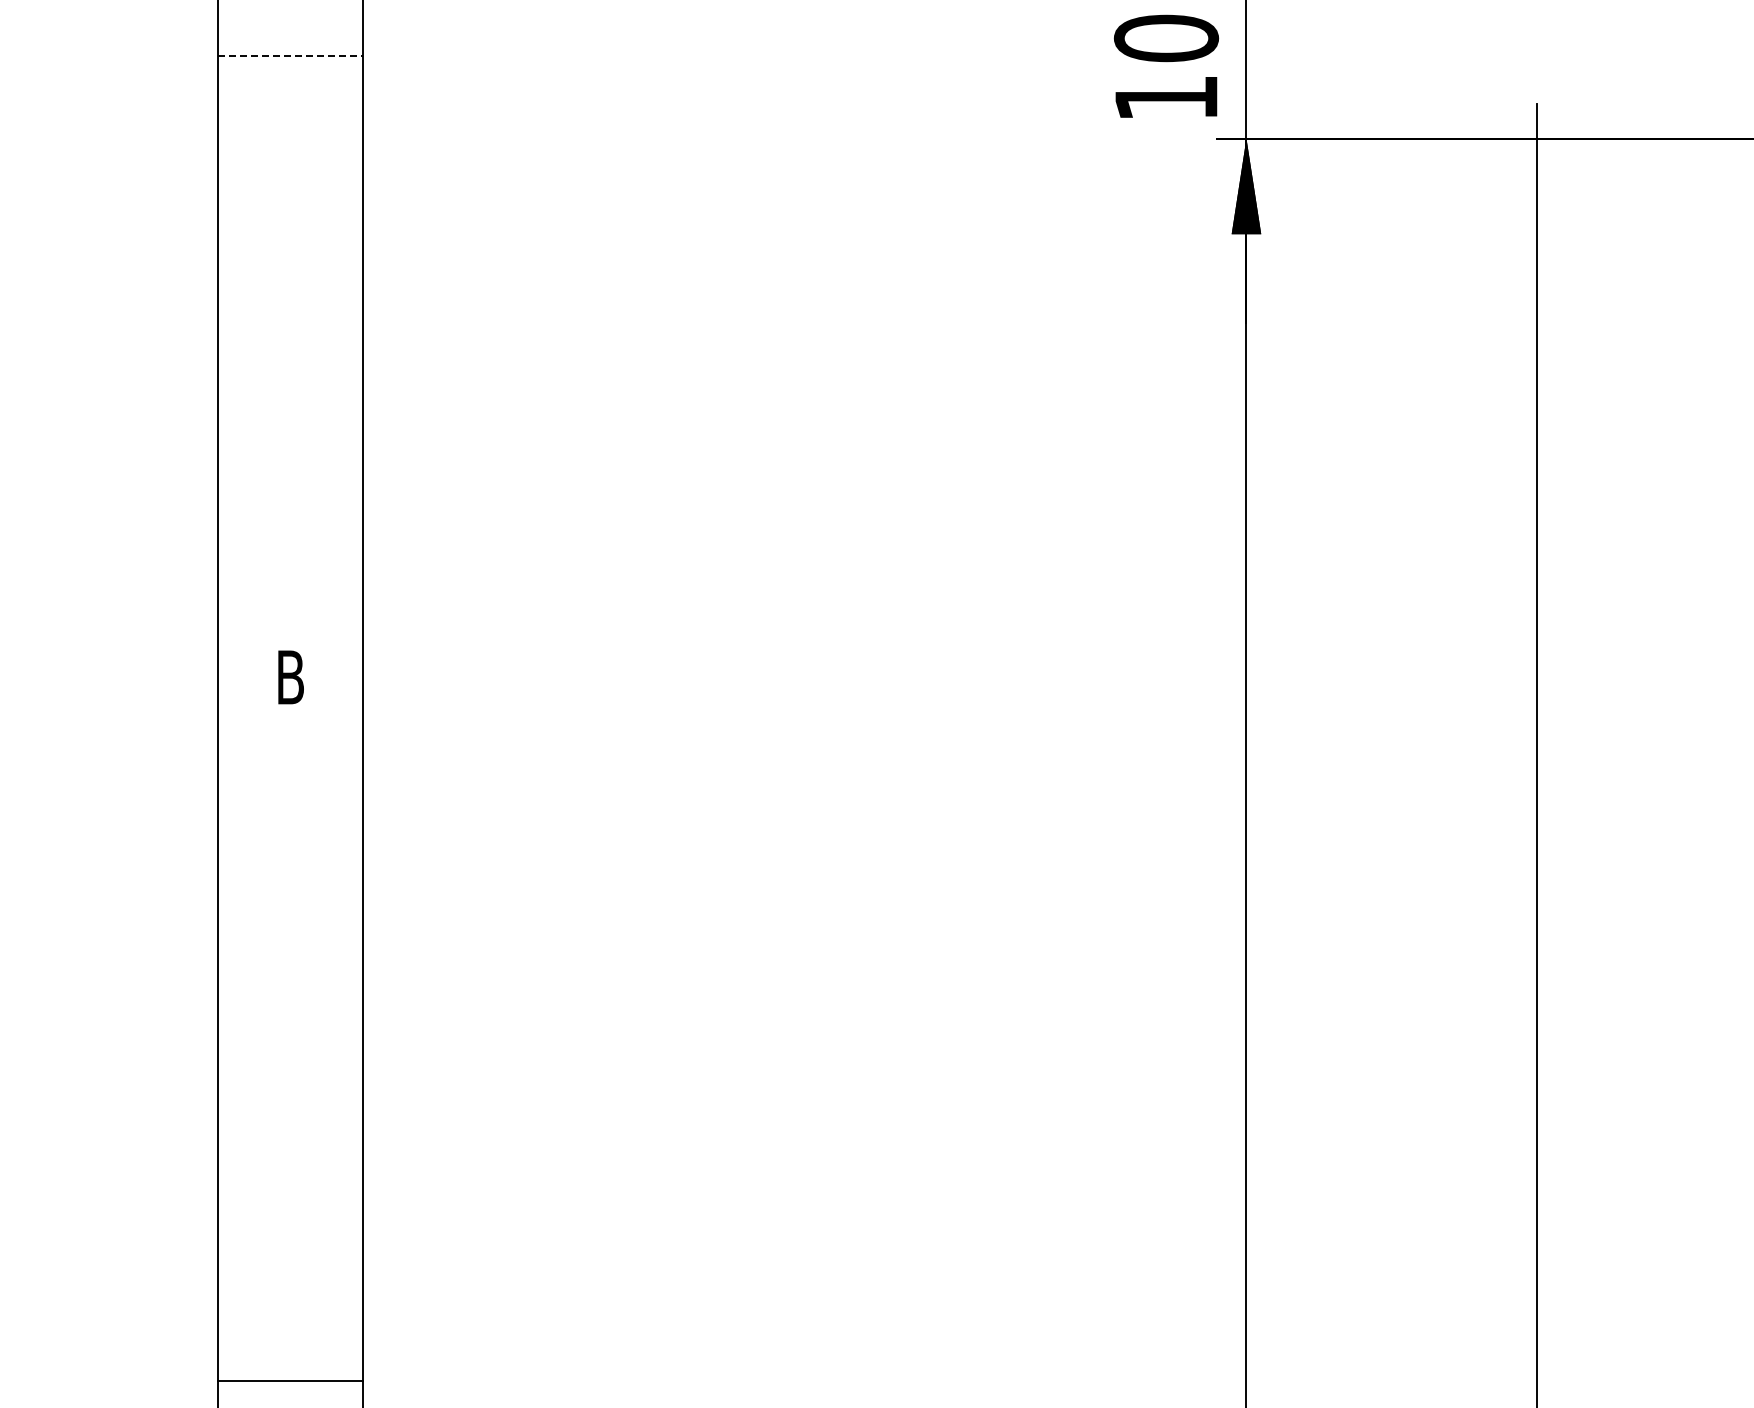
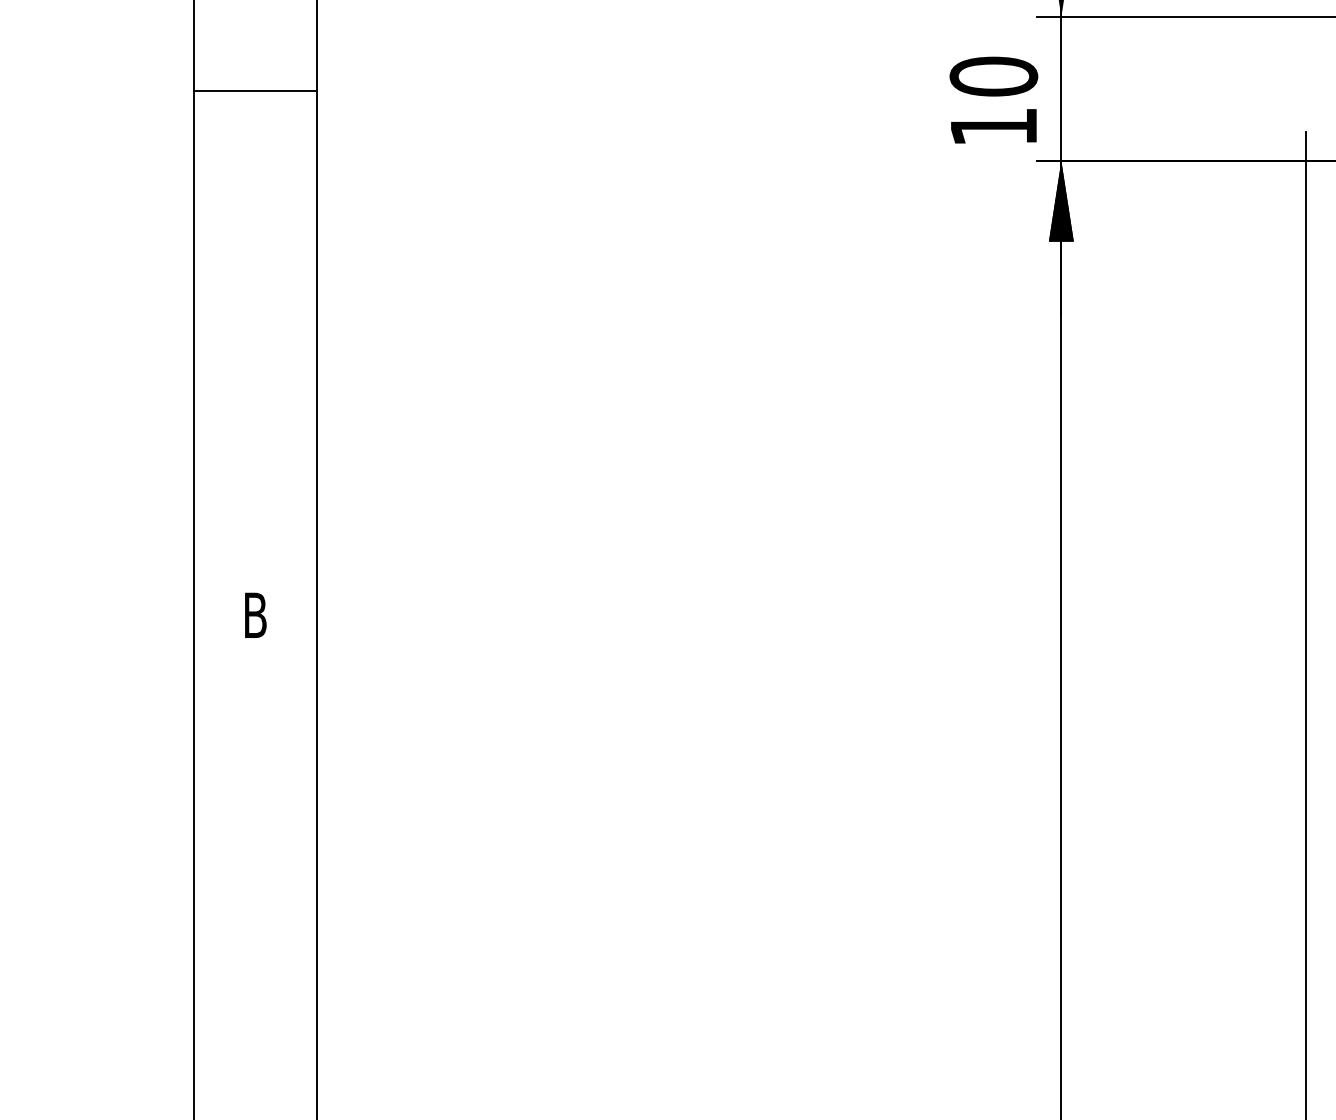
line: (290, 55) -> (255, 91), dashed -> solid

